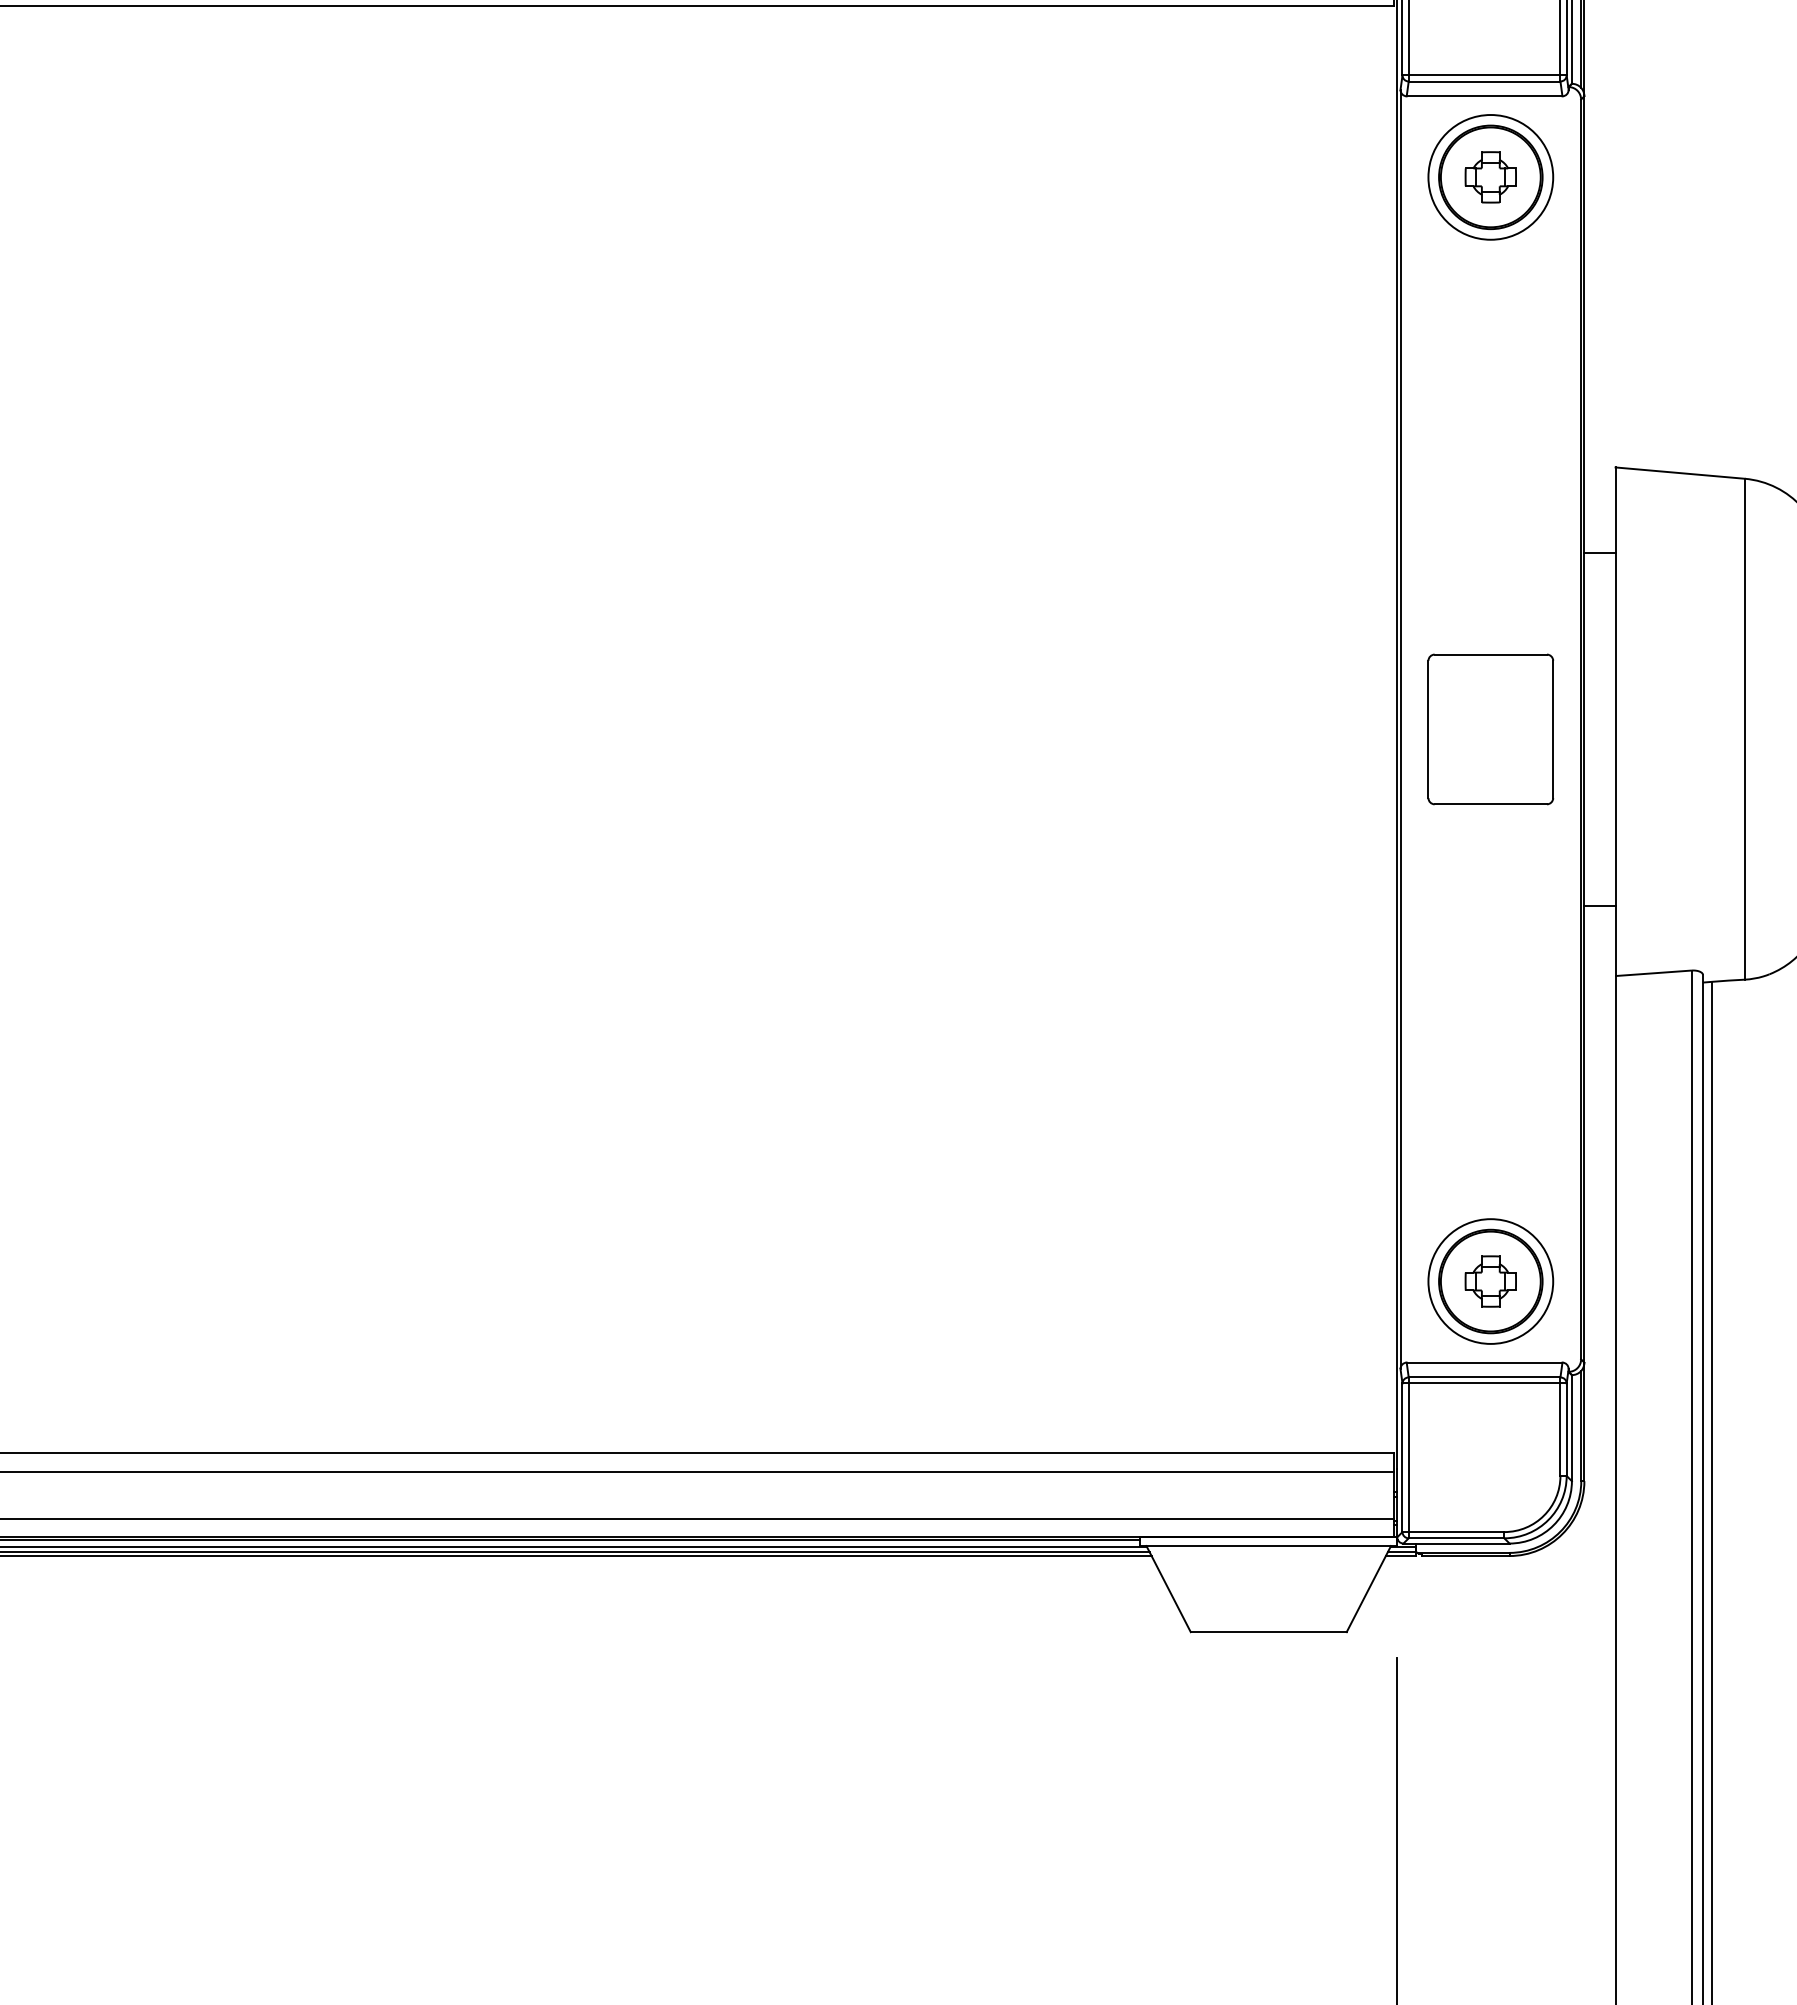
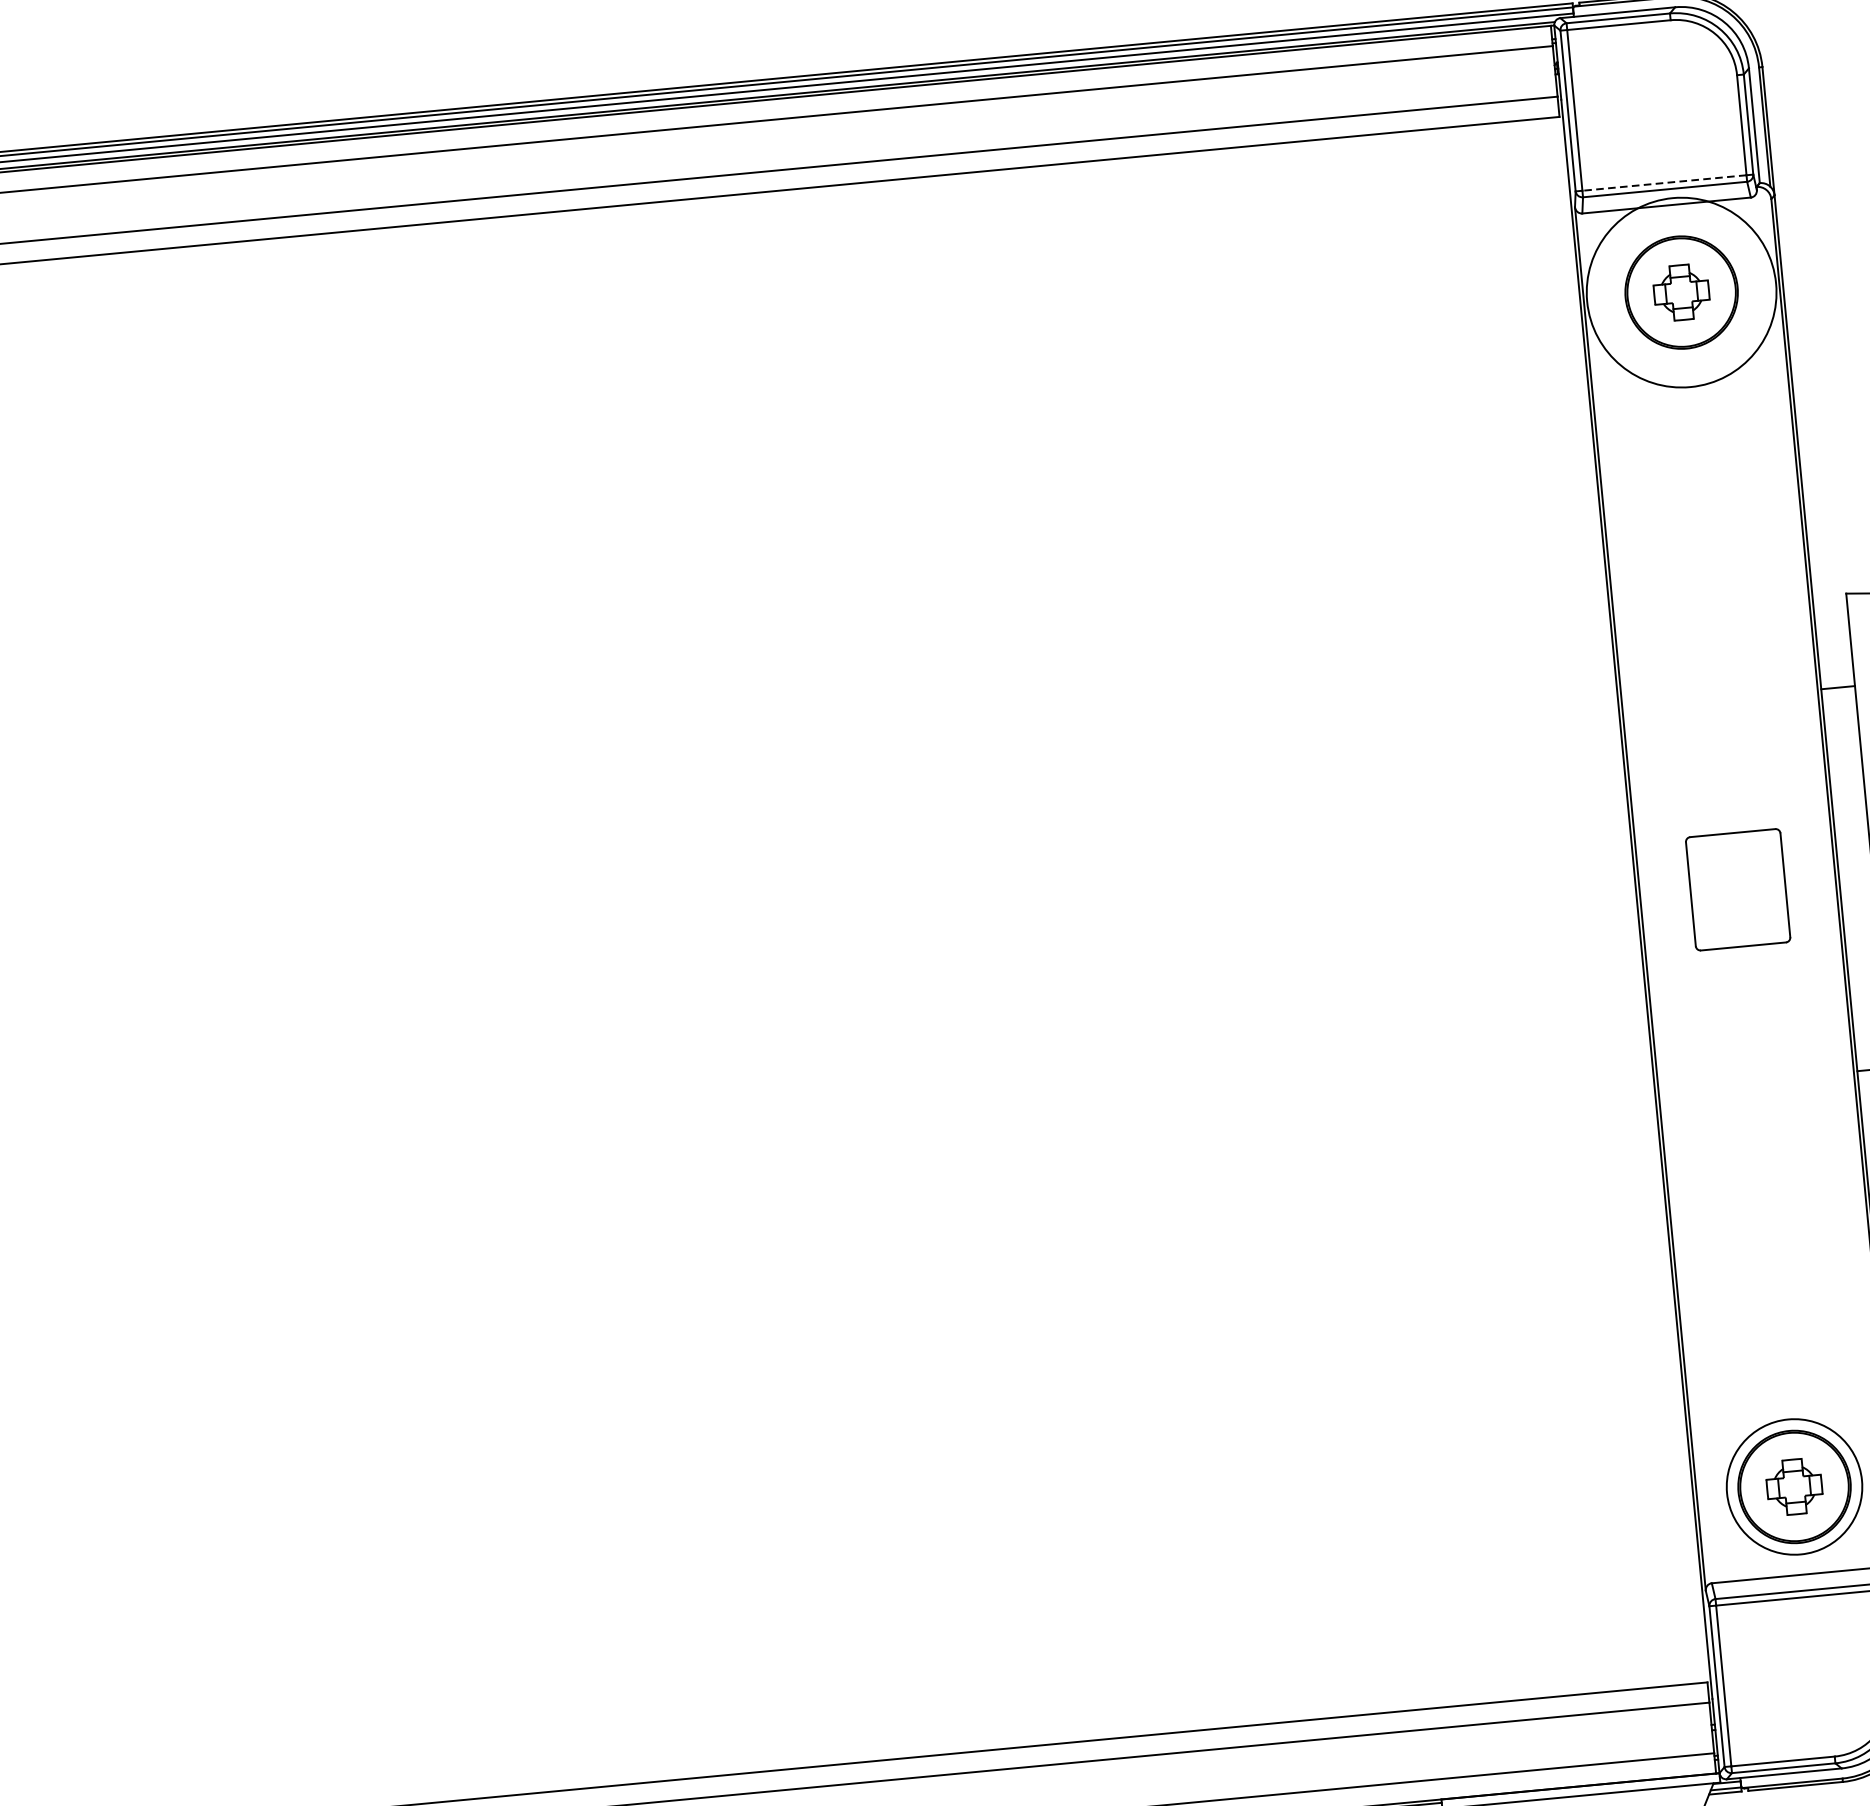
line: (1484, 75) -> (1664, 183), solid -> dashed
circle: (1490, 177) -> (1681, 292), size x1.4
part: (1490, 729) -> (1737, 889), size x0.7

